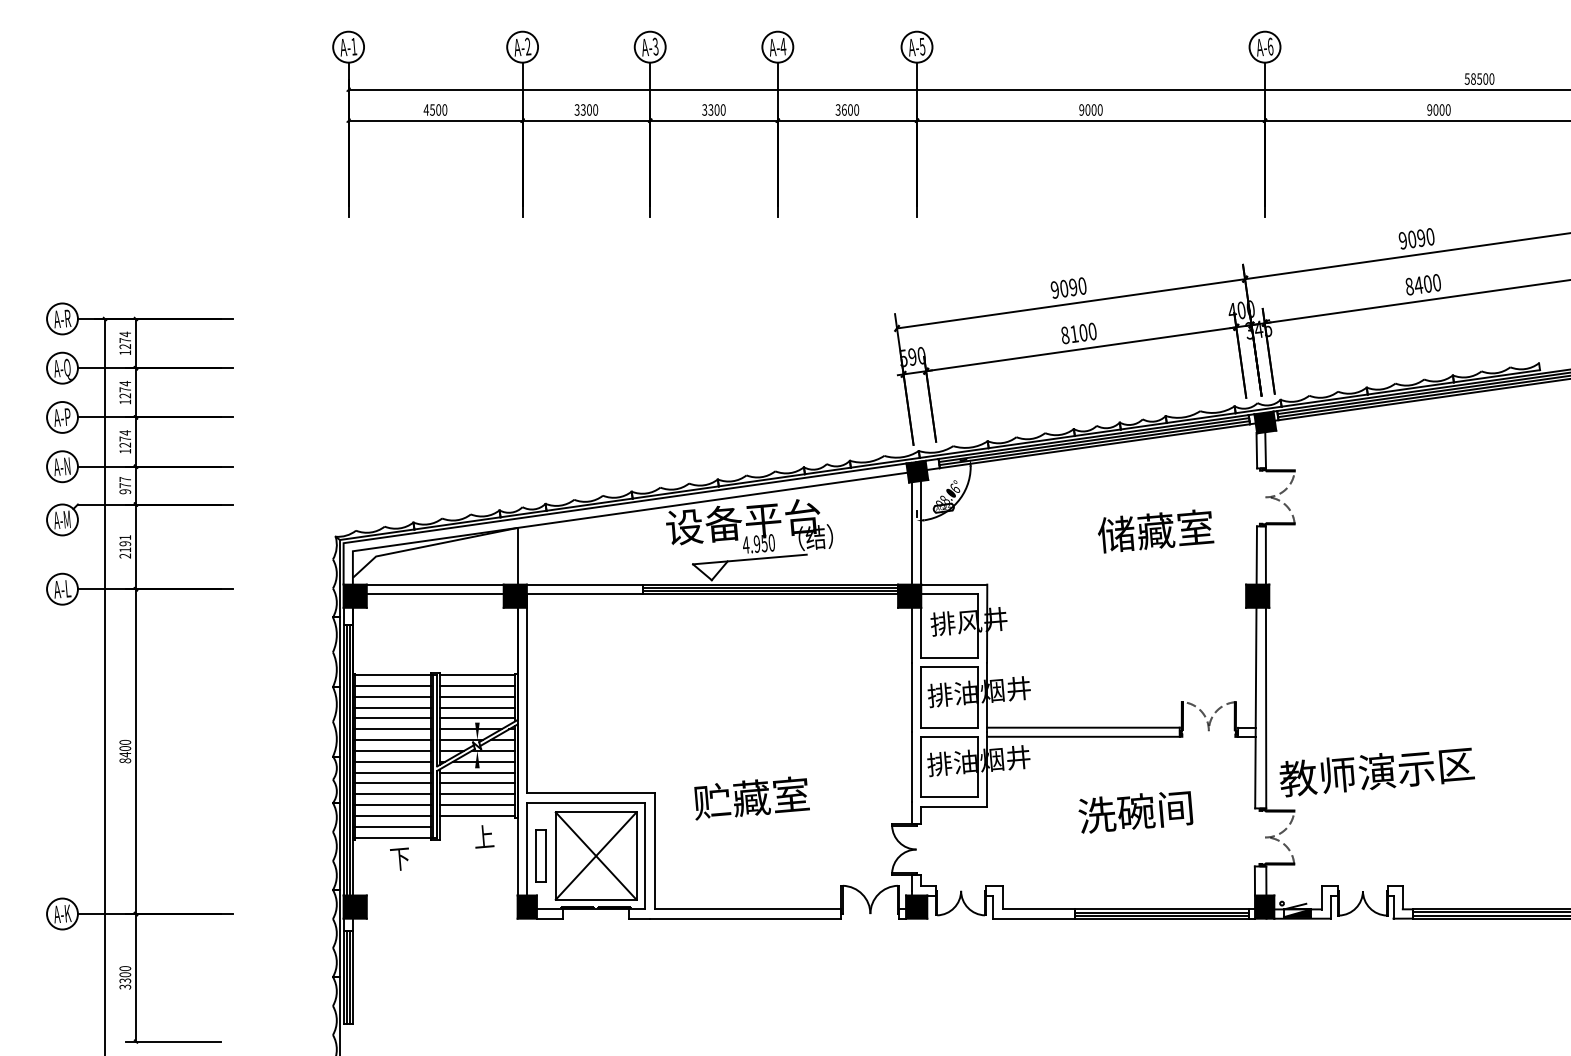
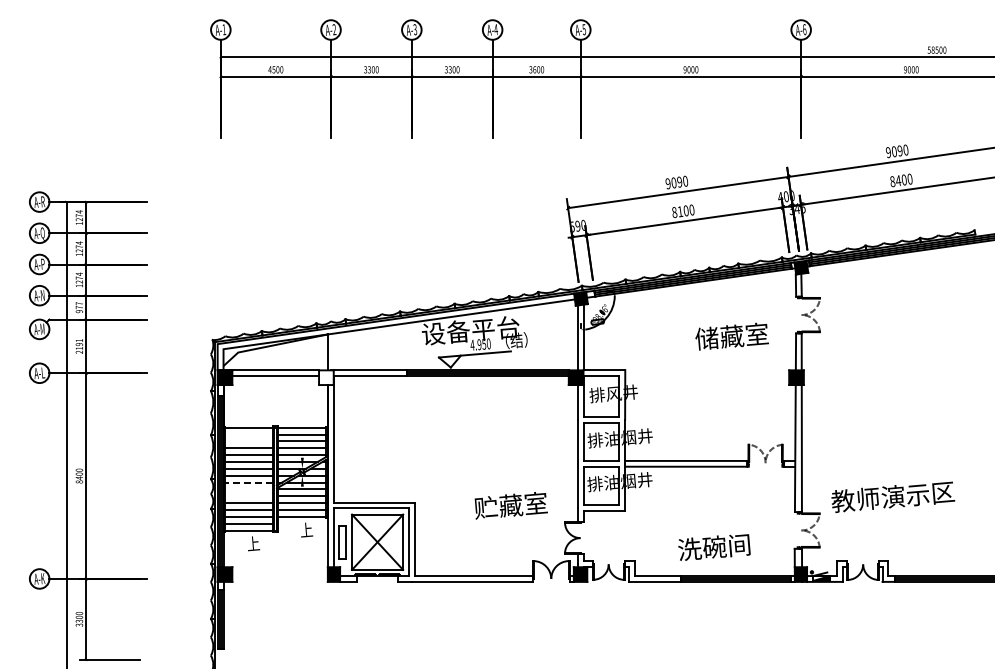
fill: (515, 595) -> (326, 377), removed
line: (393, 685) -> (249, 434), removed
line: (393, 696) -> (249, 441), removed
line: (393, 761) -> (249, 482), solid -> dashed
text: (1377, 771) -> (893, 496), moved
line: (393, 772) -> (249, 489), removed
line: (393, 783) -> (249, 496), removed
text: (750, 798) -> (510, 505), moved
text: (1136, 812) -> (714, 547), moved
text: (400, 858) -> (253, 543), 下 -> 上

